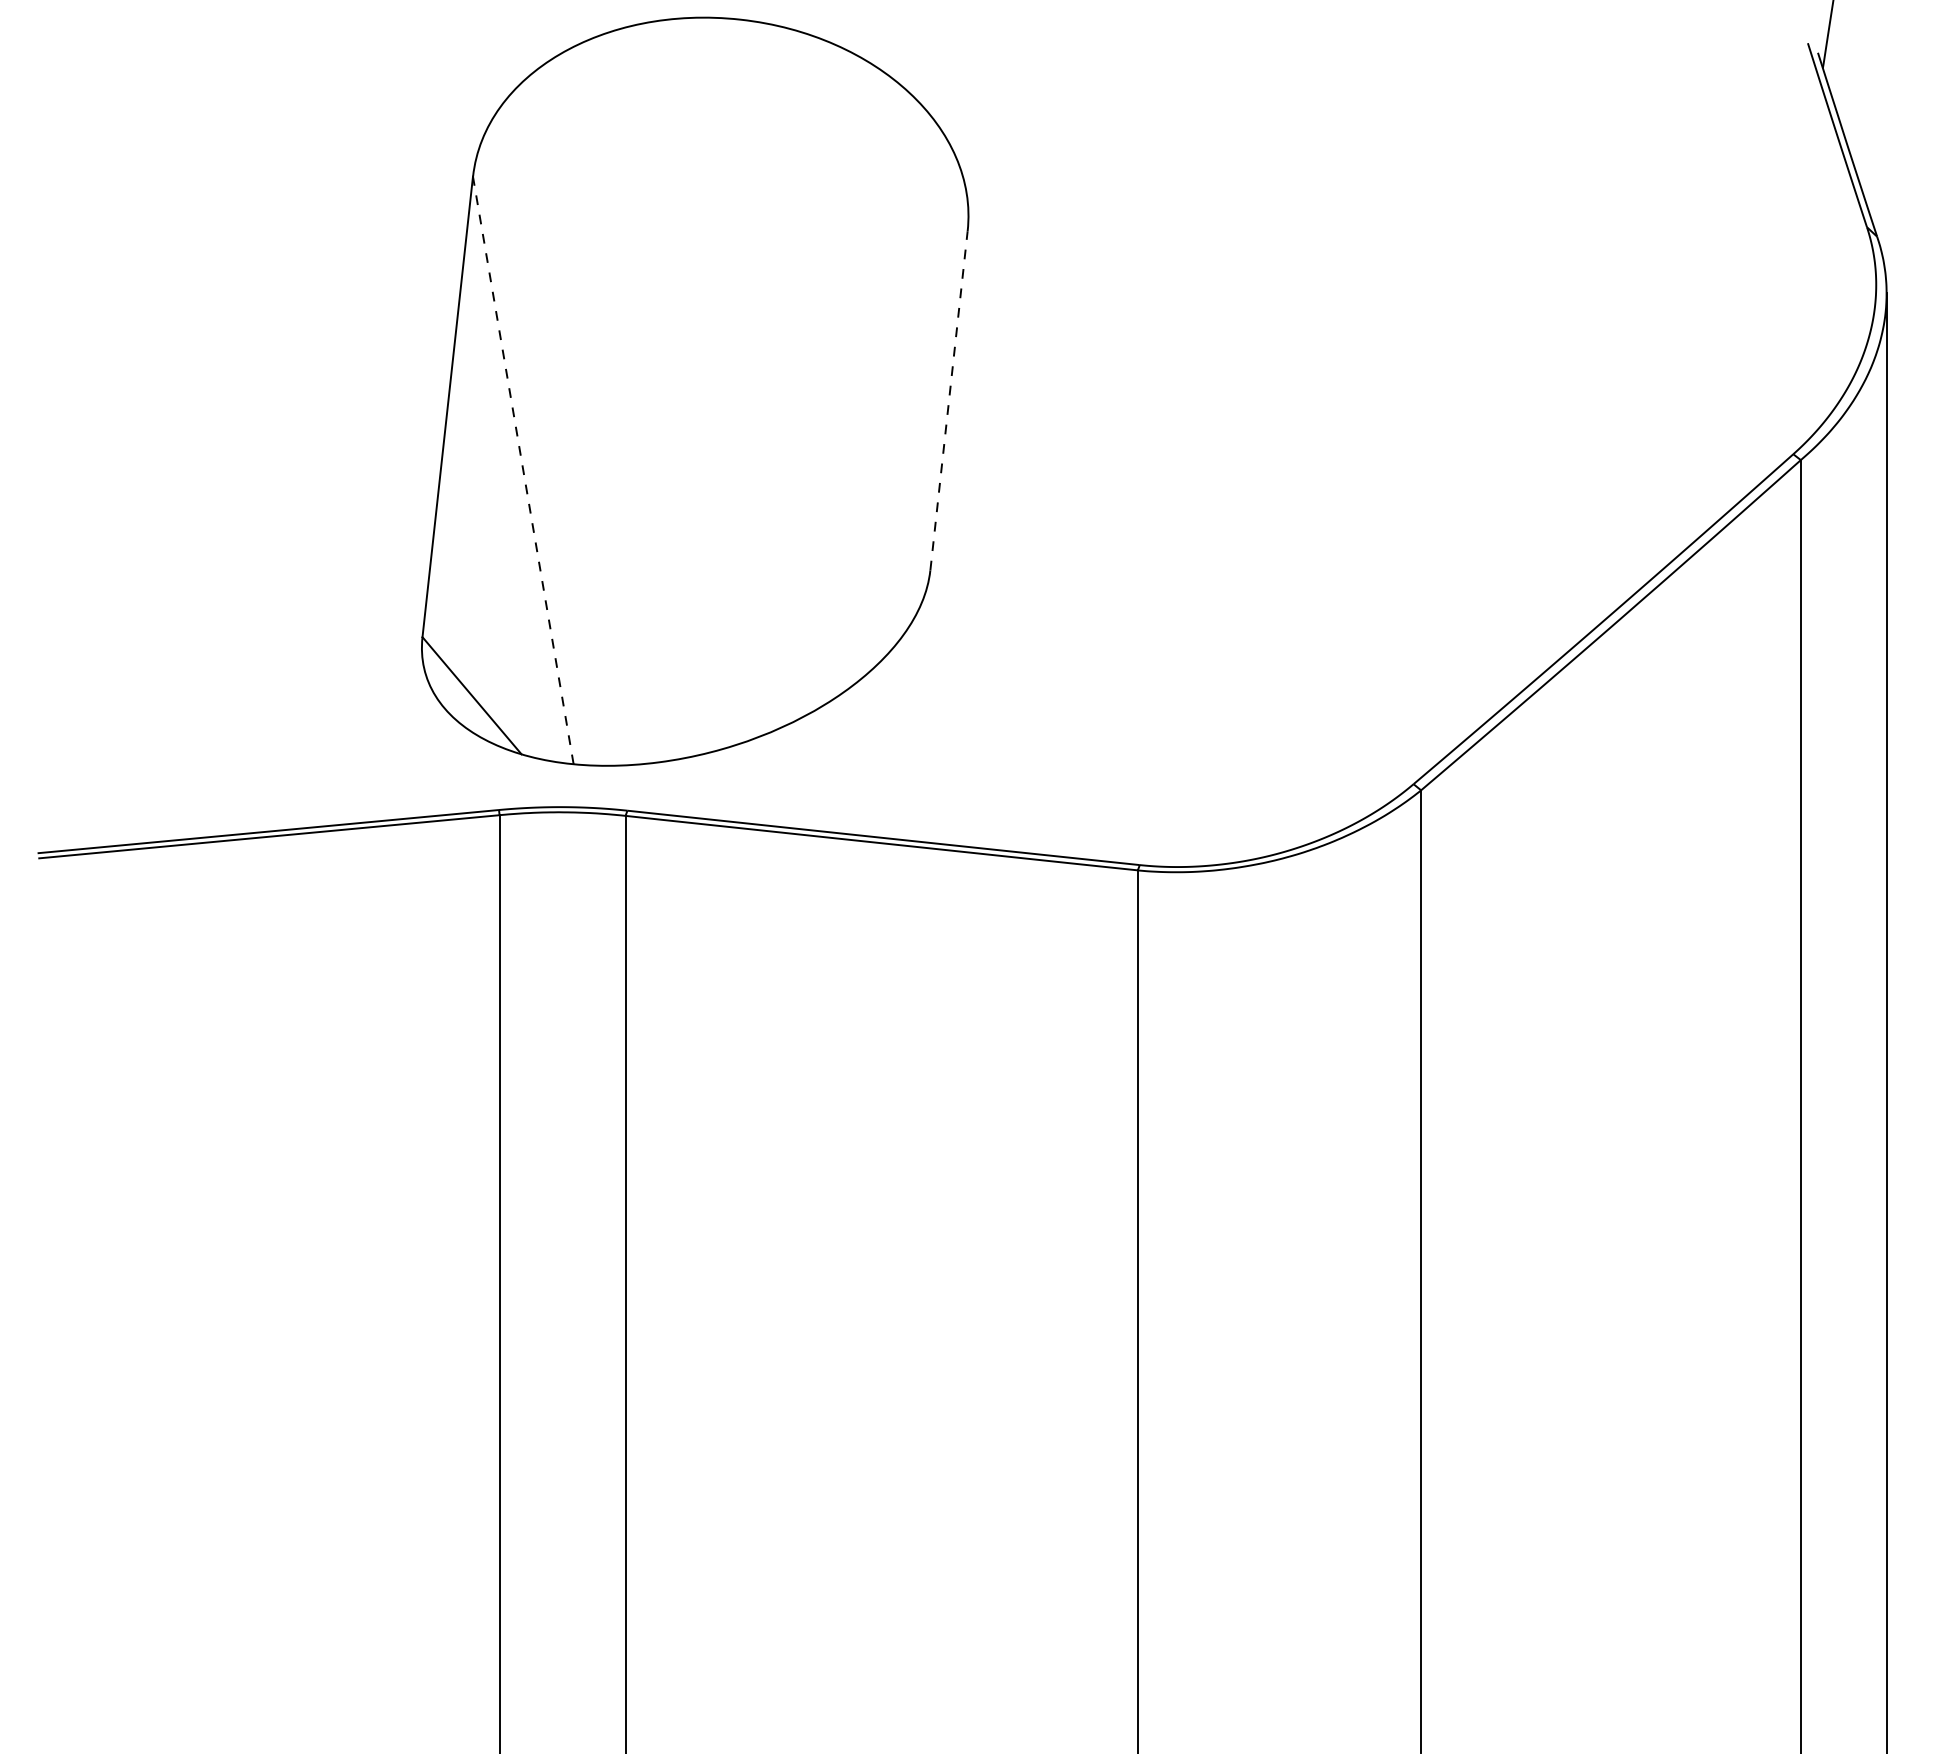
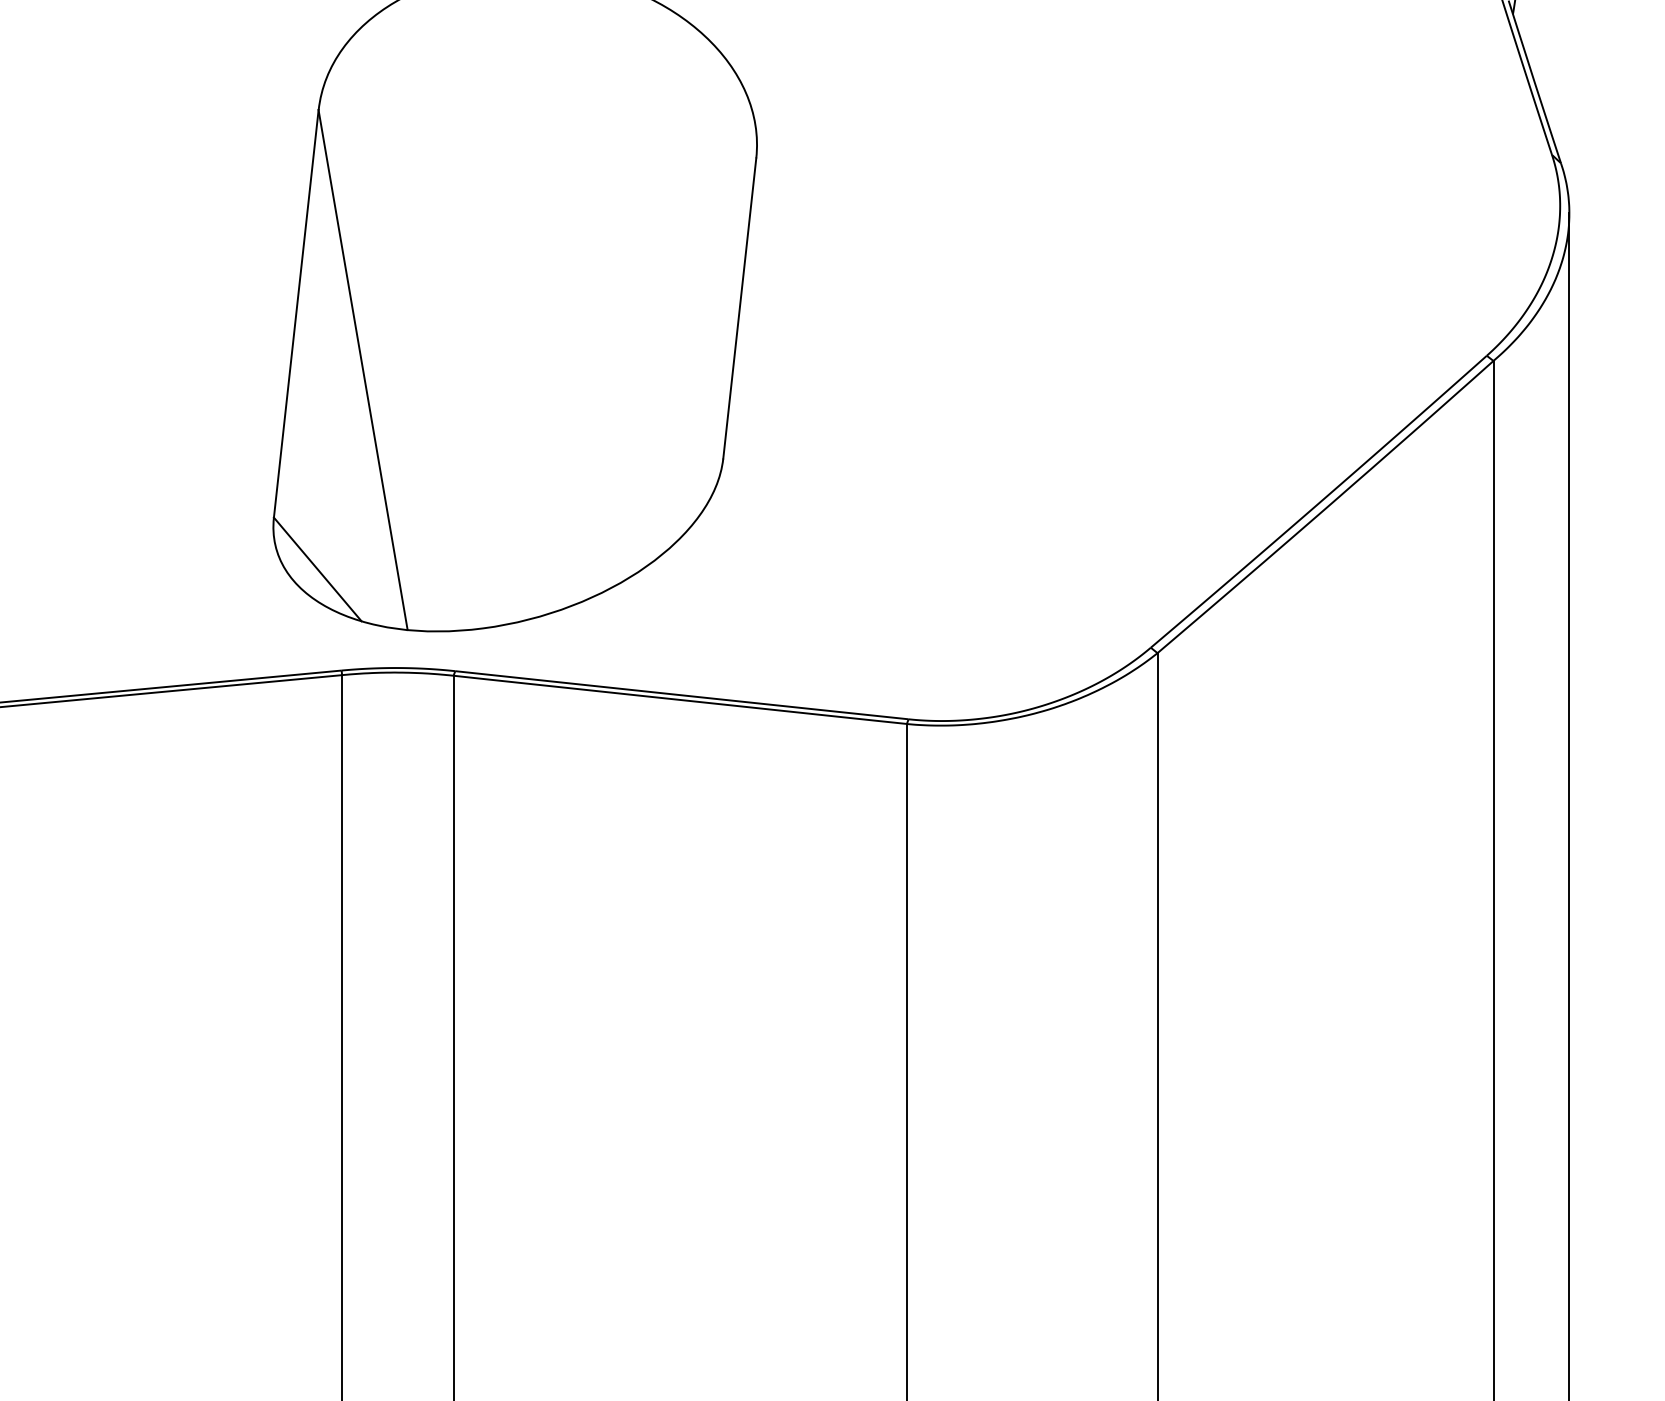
line: (949, 400) -> (740, 308), dashed -> solid
line: (523, 469) -> (363, 369), dashed -> solid

